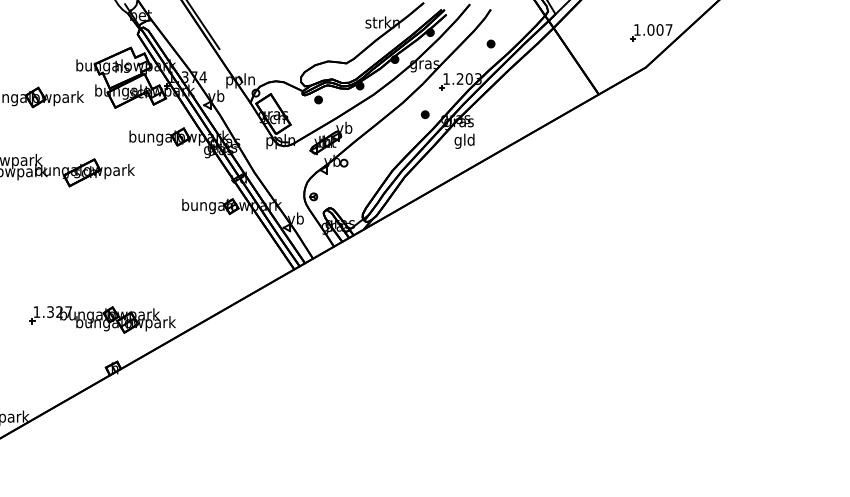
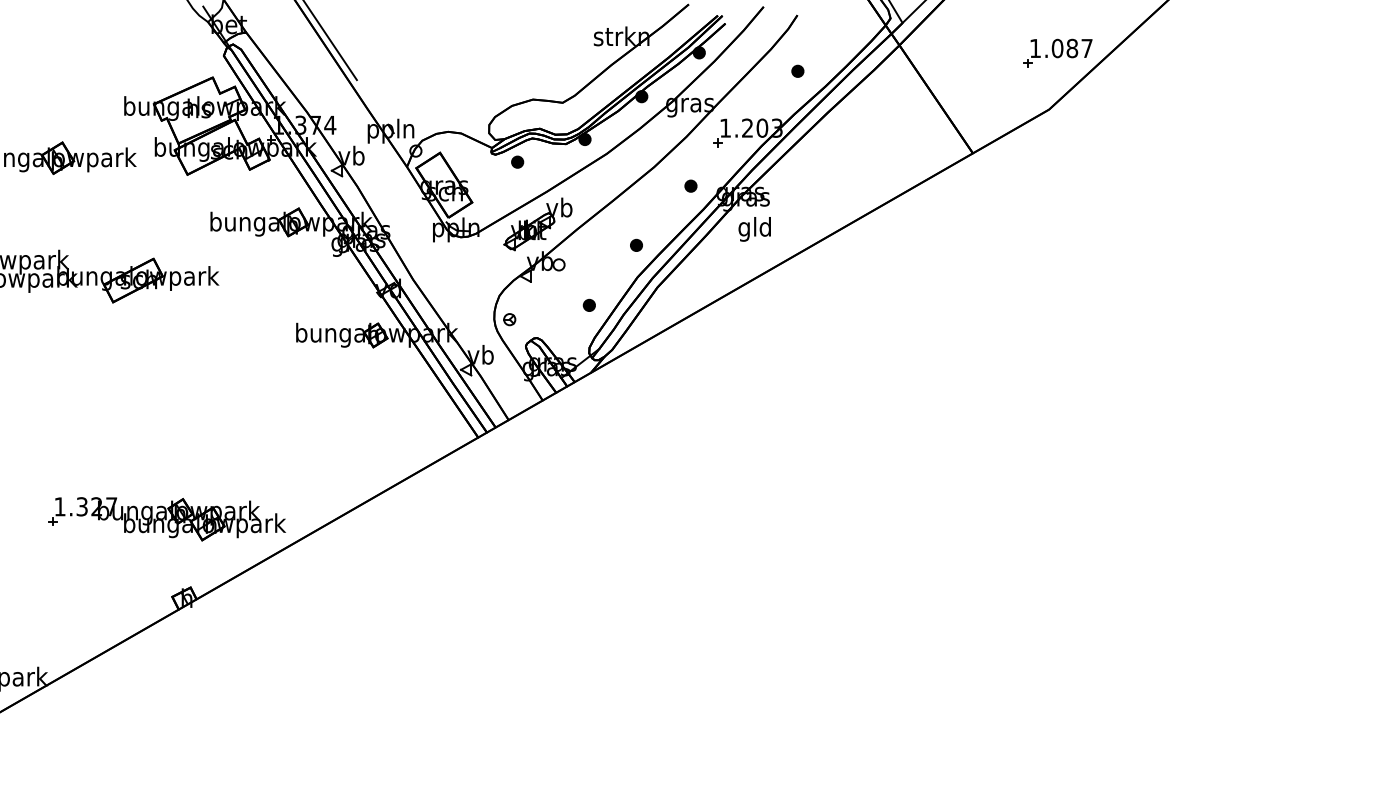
text: (659, 29) -> (1071, 47), 1.007 -> 1.087
part: (391, 150) -> (636, 244), added
part: (362, 187) -> (588, 304), added

